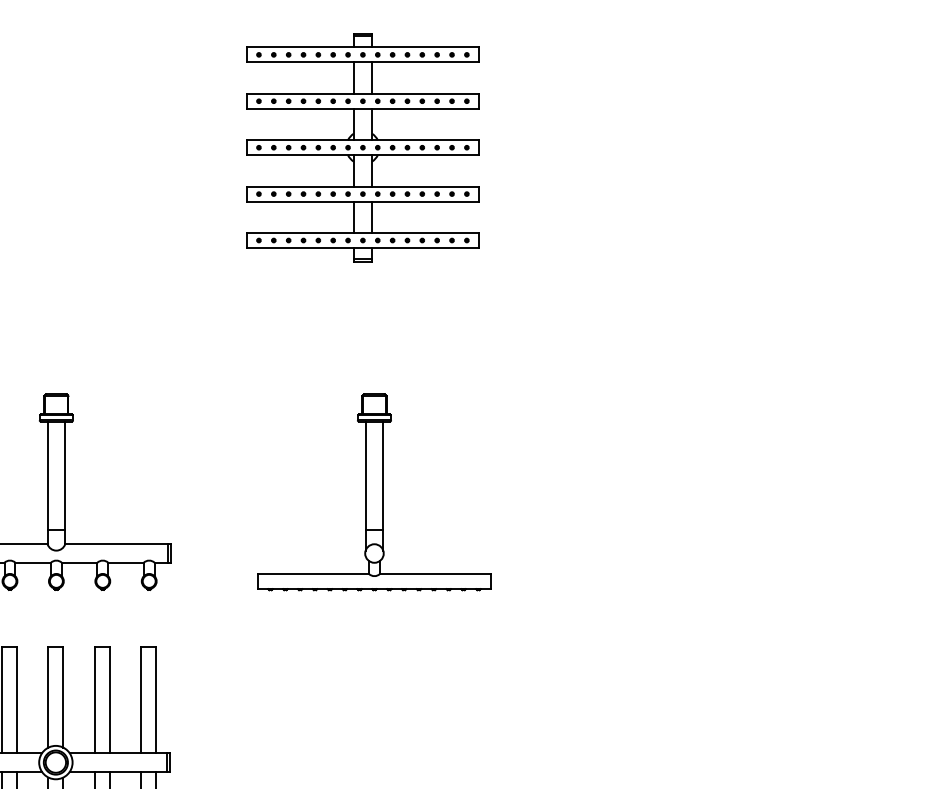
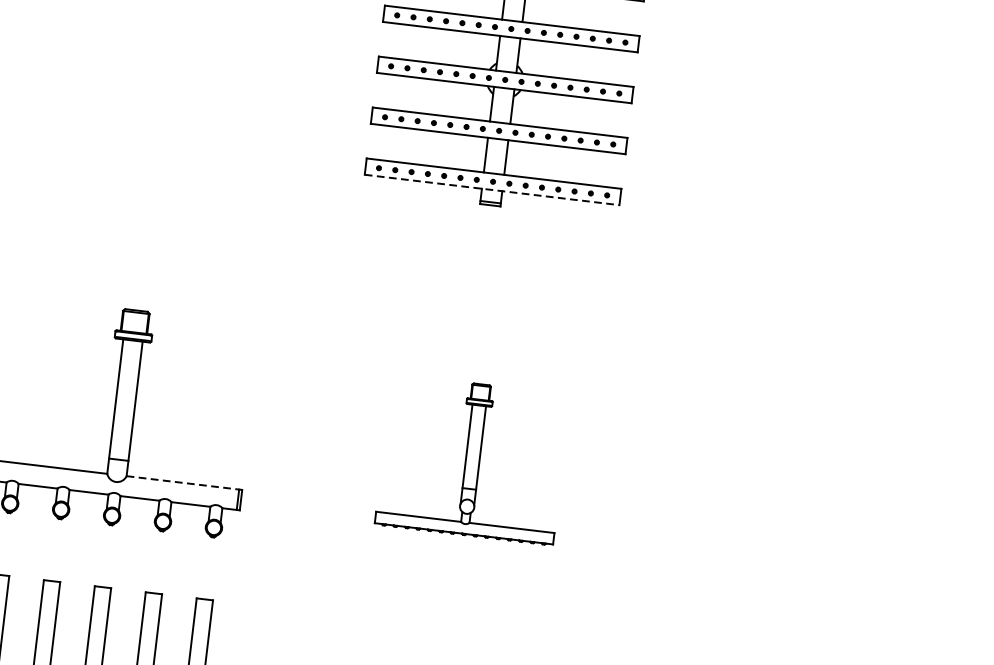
line: (363, 247) -> (492, 189), solid -> dashed
part: (374, 492) -> (472, 459), size x0.7
line: (117, 544) -> (183, 483), solid -> dashed

